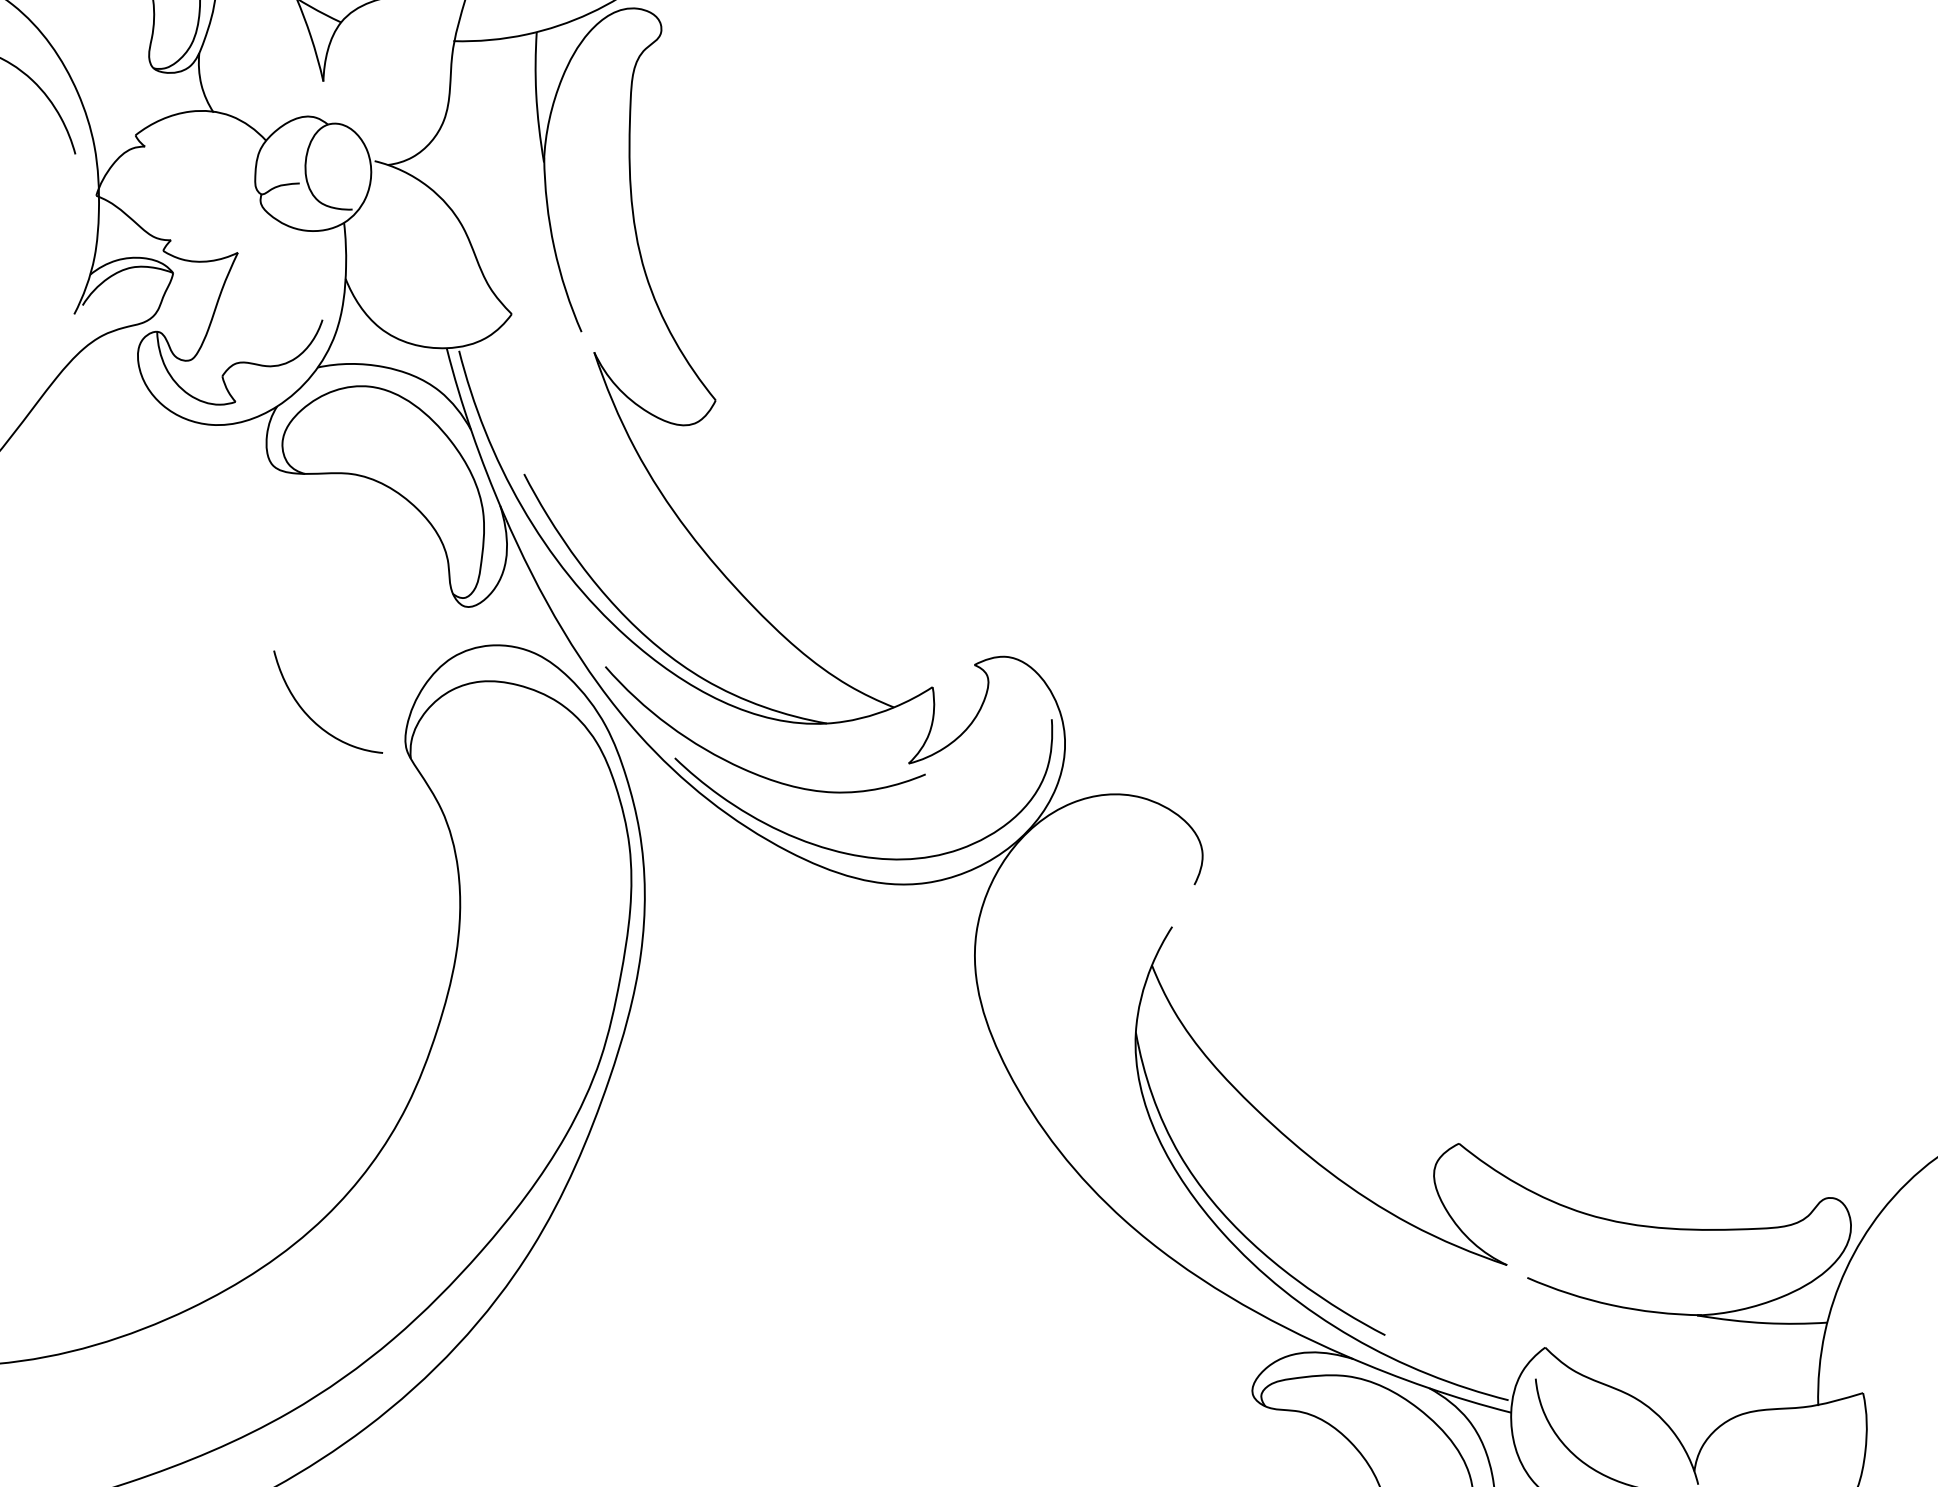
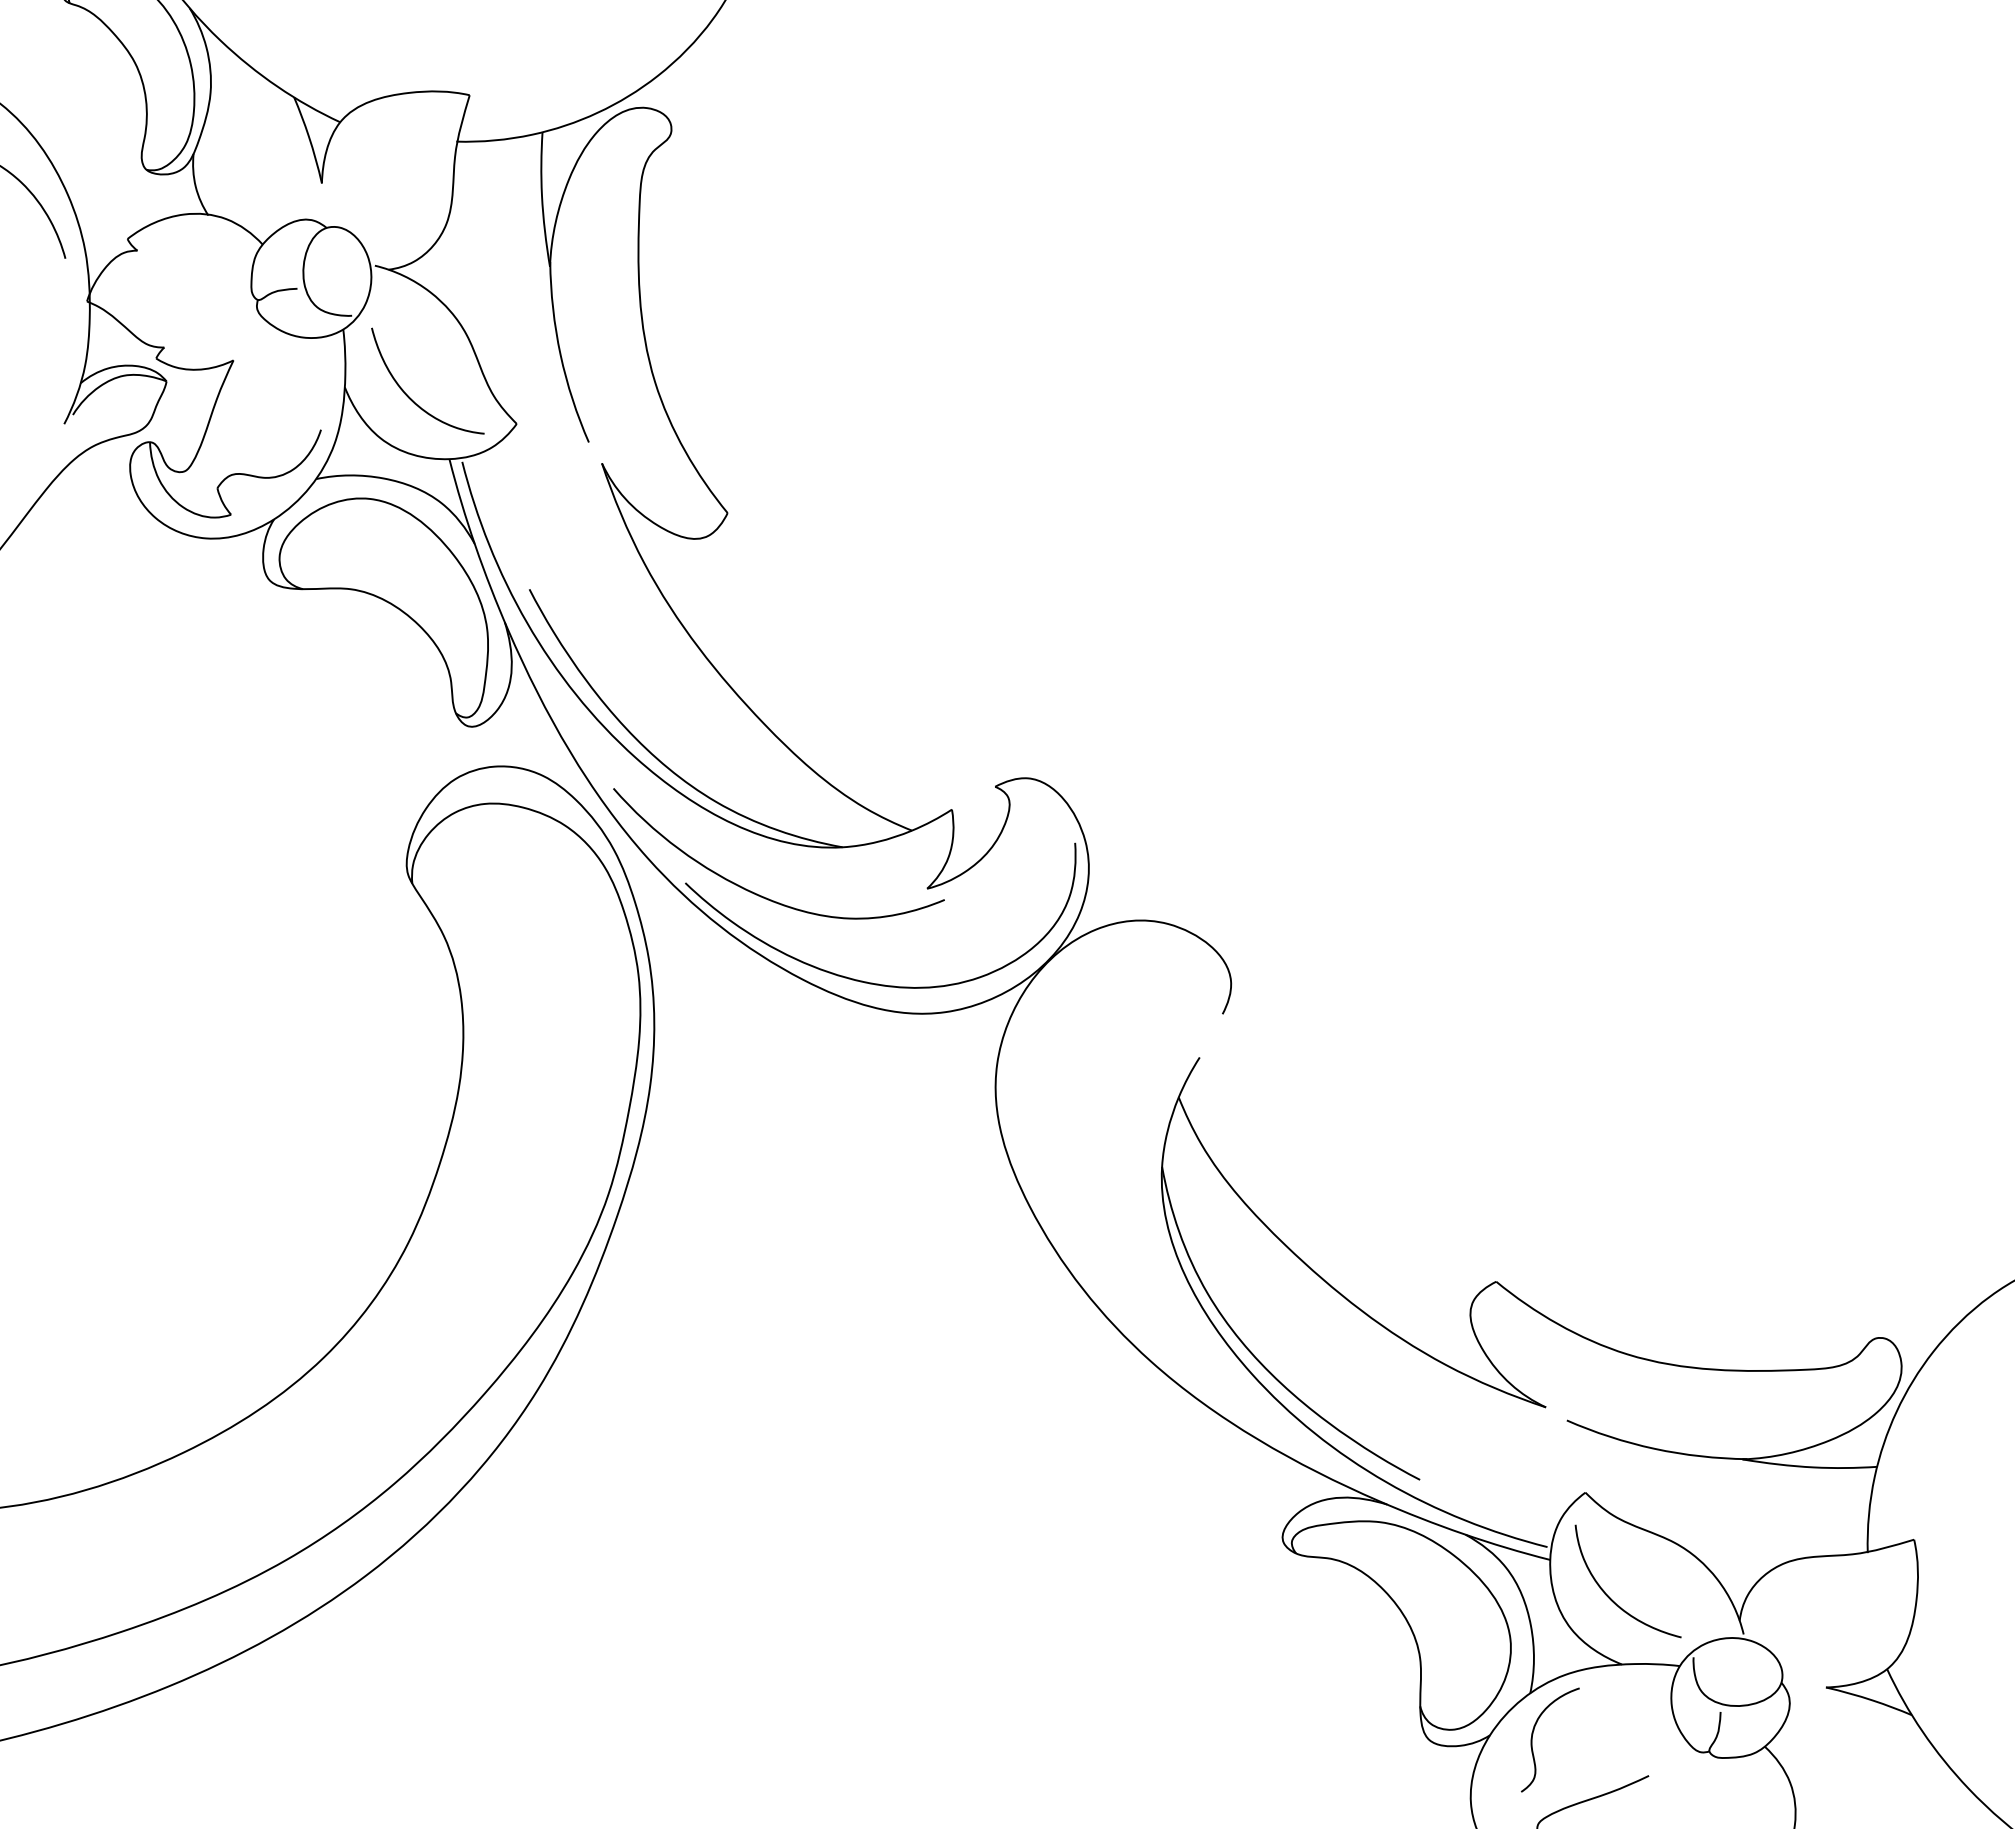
curve: (311, 717) -> (410, 397), moved

